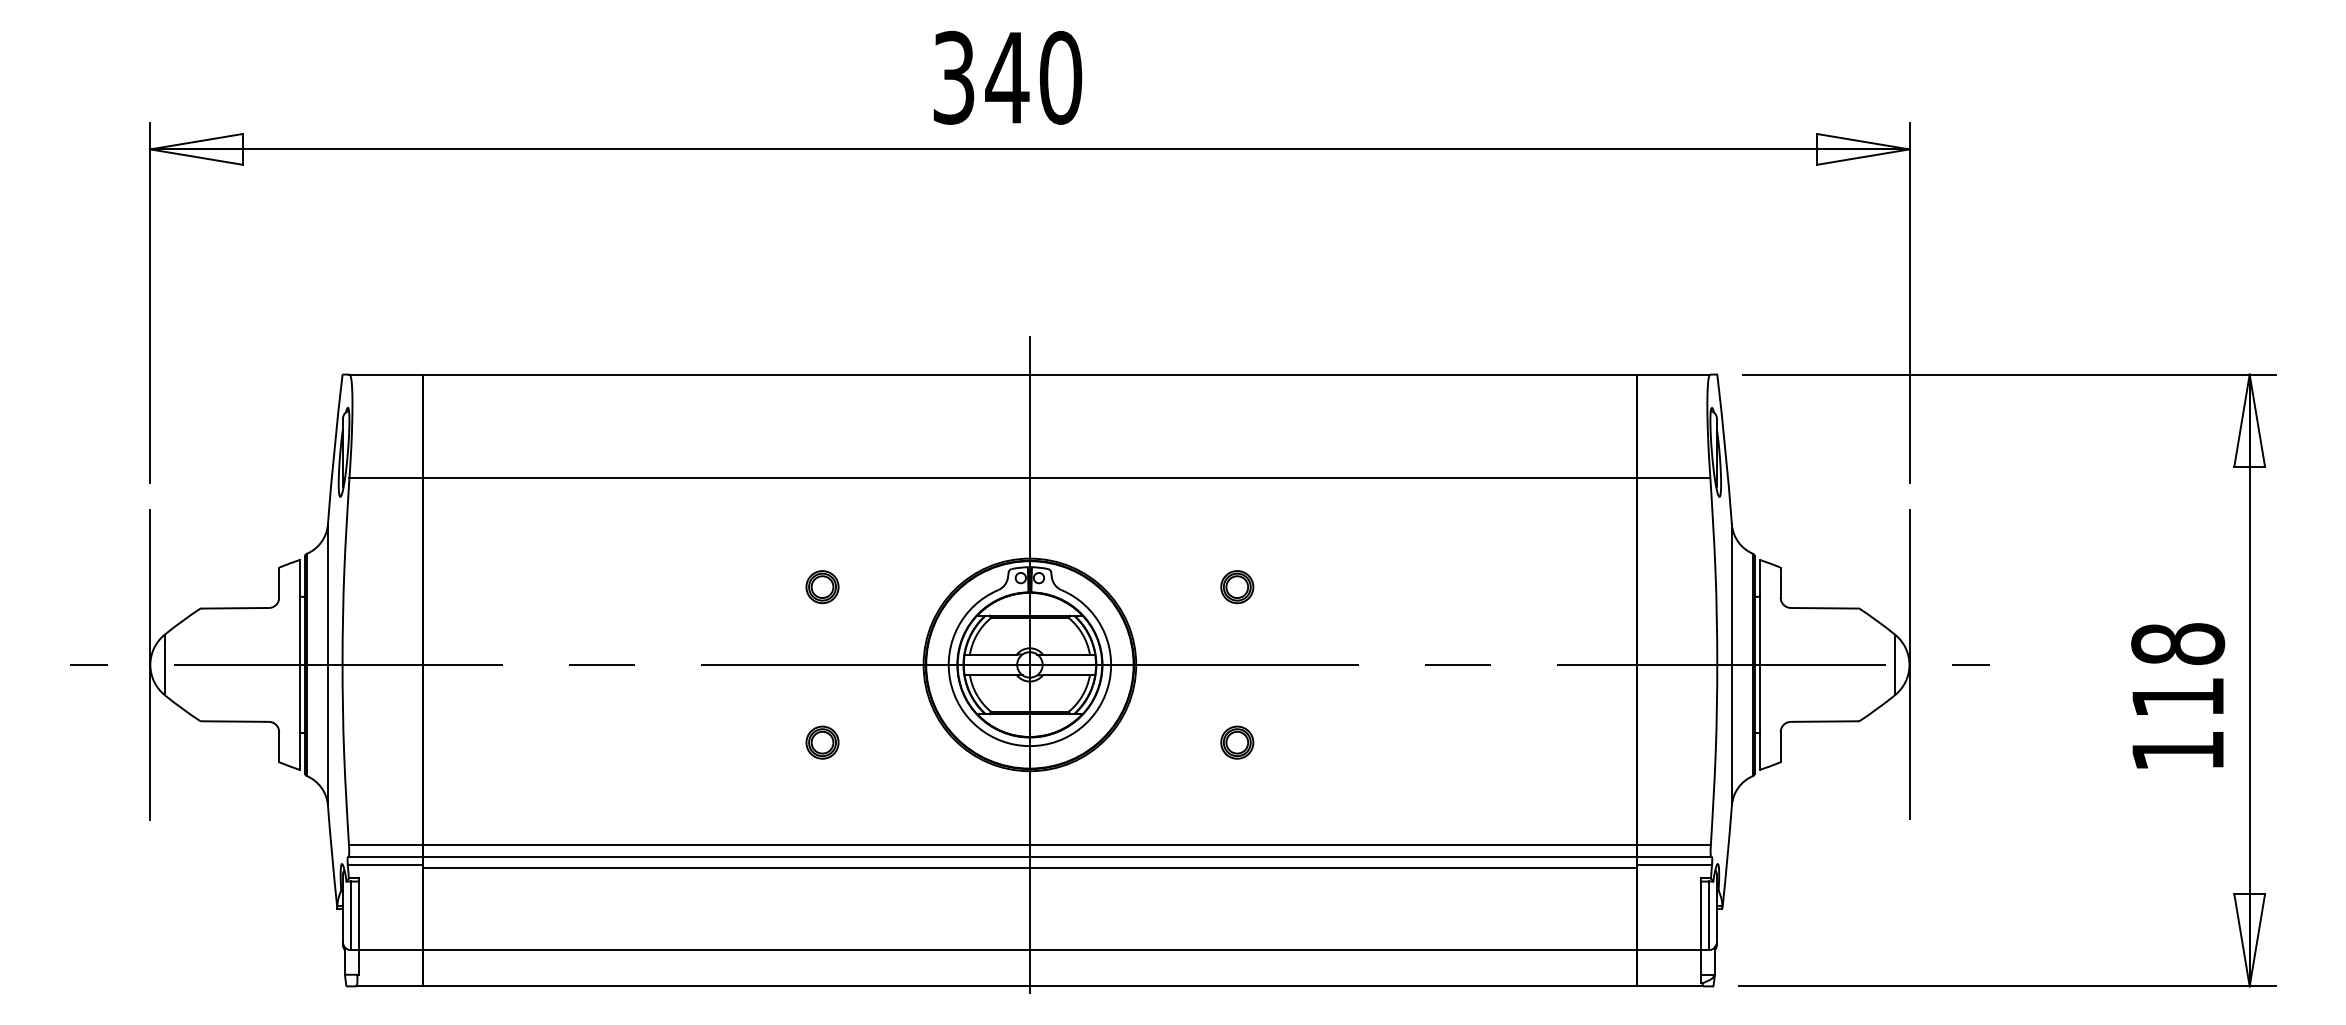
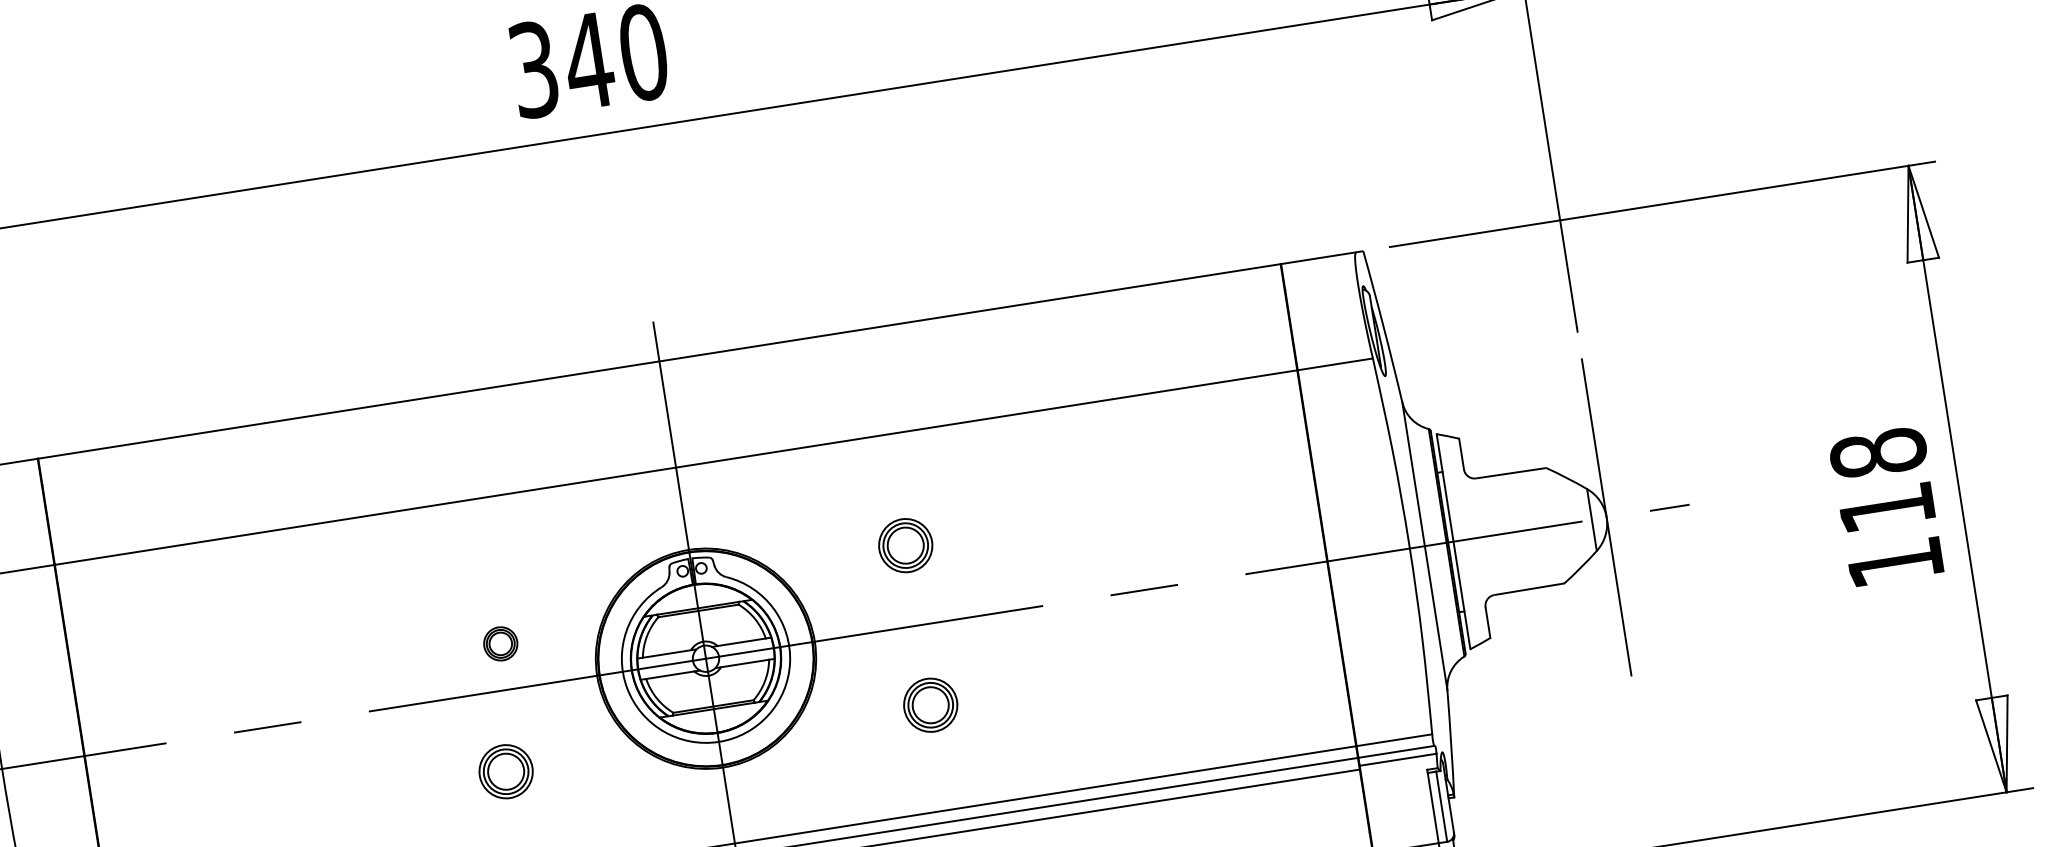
part: (822, 587) -> (500, 644), moved
part: (1237, 587) -> (906, 546), size x1.6
part: (822, 742) -> (506, 771), size x1.6
part: (1237, 742) -> (931, 704), size x1.6

